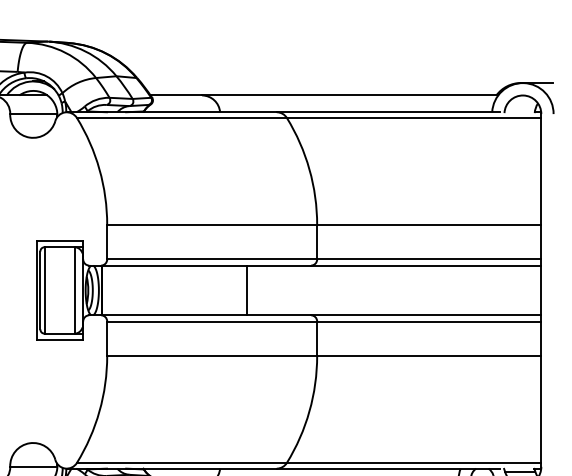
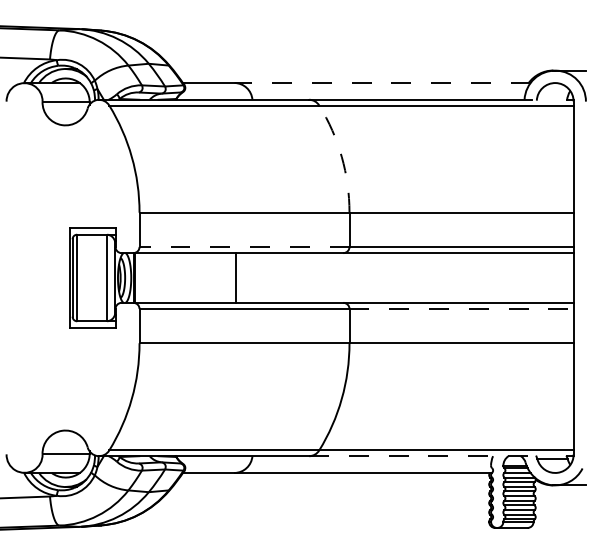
line: (350, 94) -> (382, 82), solid -> dashed
arc: (309, 169) -> (341, 157), solid -> dashed
line: (212, 258) -> (244, 246), solid -> dashed
line: (247, 289) -> (235, 277), moved
line: (430, 321) -> (462, 309), solid -> dashed
line: (388, 468) -> (420, 456), solid -> dashed

